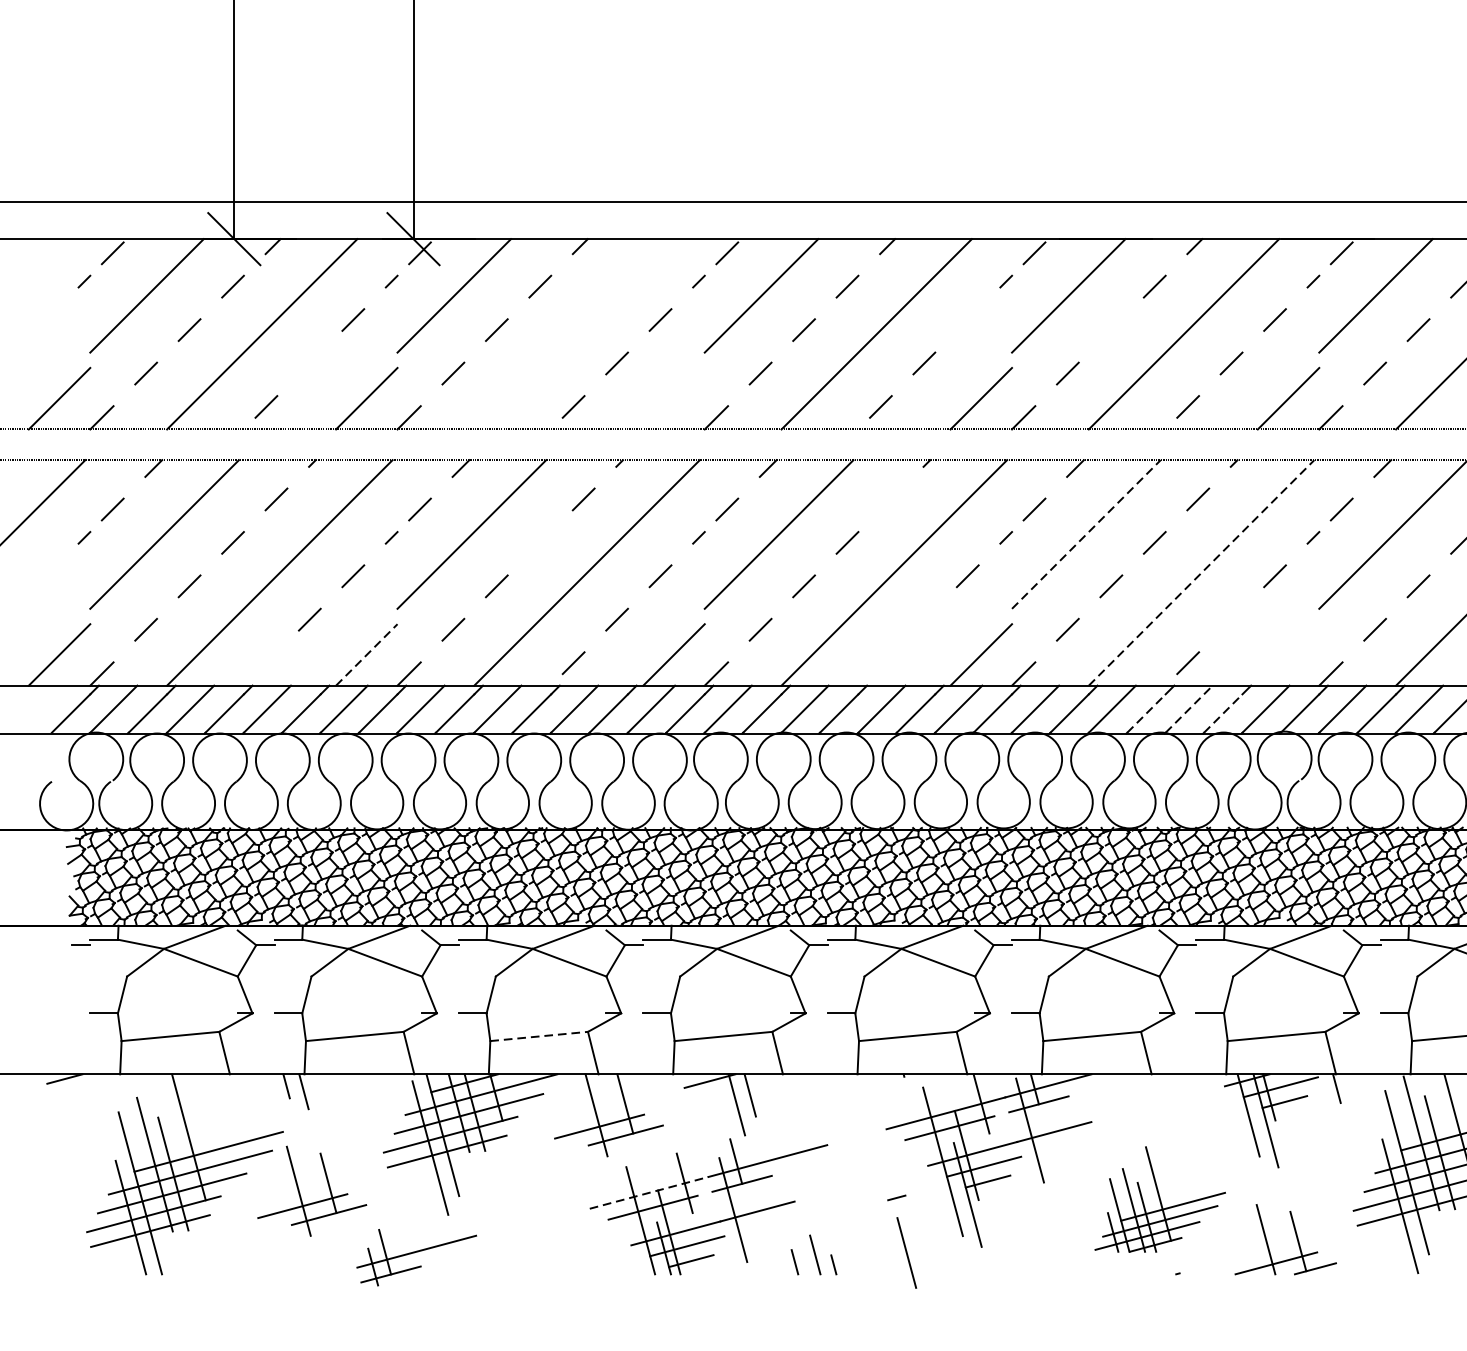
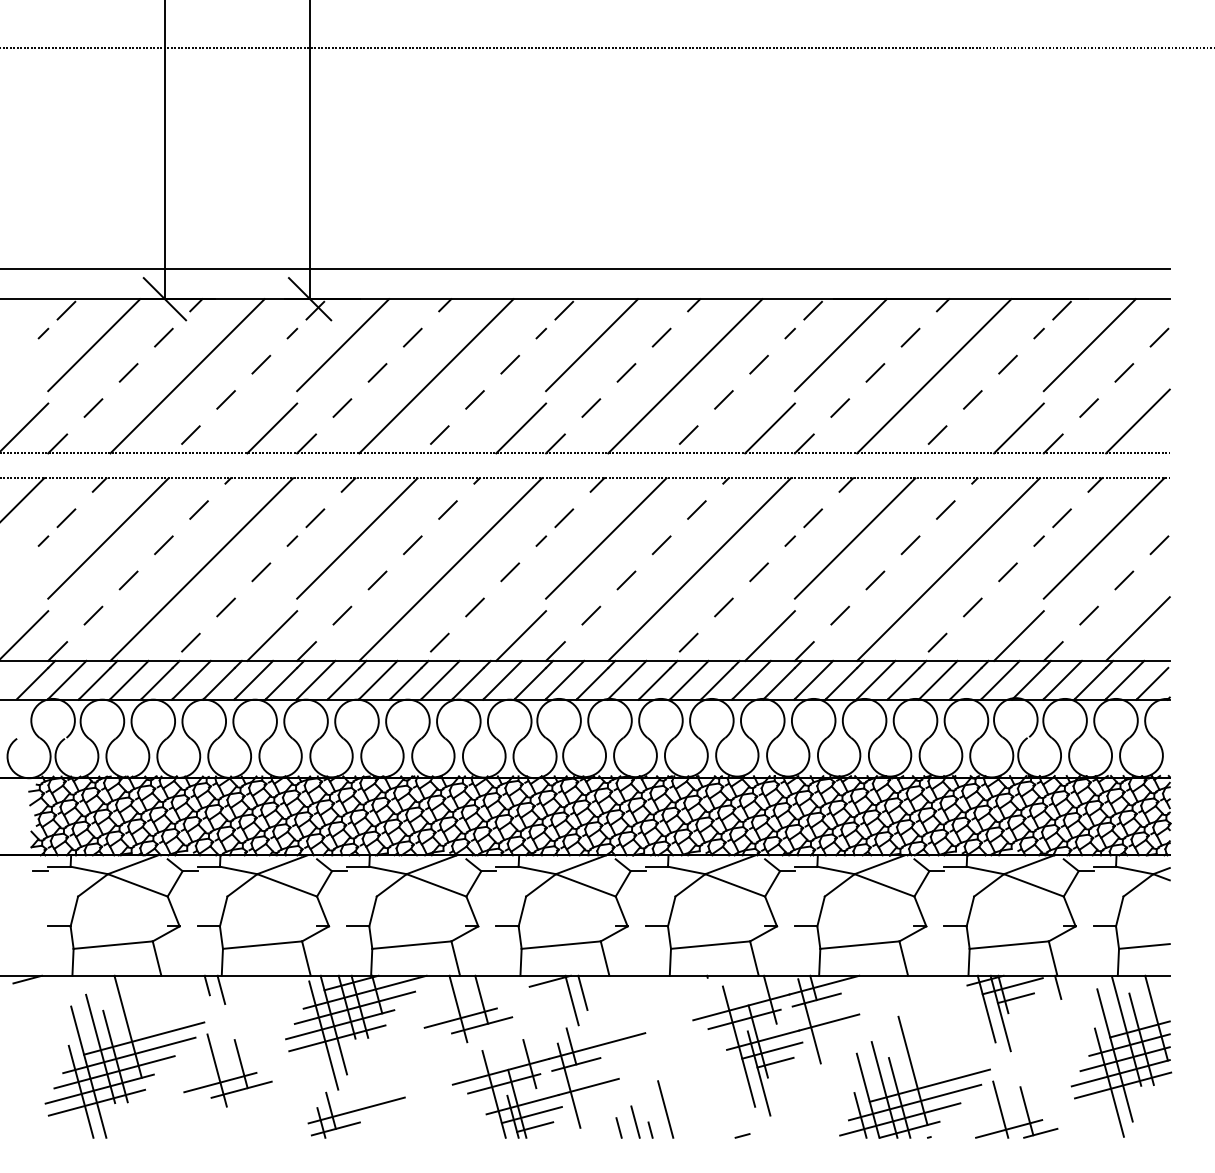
line: (967, 319) -> (758, 364), added
line: (1111, 329) -> (875, 372), added
line: (569, 334) -> (436, 376), added
line: (309, 362) -> (225, 399), added
line: (674, 398) -> (521, 428), added
line: (890, 498) -> (696, 509), added
line: (1086, 534) -> (855, 538), dashed -> solid
line: (539, 541) -> (412, 544), added
line: (1201, 572) -> (948, 569), dashed -> solid
line: (923, 619) -> (723, 607), added
line: (1231, 619) -> (972, 607), added
line: (367, 654) -> (272, 635), dashed -> solid
line: (1287, 654) -> (1018, 635), added
line: (265, 662) -> (190, 642), added
line: (880, 662) -> (688, 642), added
line: (1189, 708) -> (938, 679), dashed -> solid
line: (1147, 713) -> (904, 683), dashed -> solid
line: (1223, 713) -> (966, 683), dashed -> solid
line: (538, 1036) -> (411, 945), dashed -> solid
line: (648, 1192) -> (500, 1071), dashed -> solid
line: (896, 1197) -> (742, 1135), moved
part: (1159, 1198) -> (914, 1076), size x1.43
line: (906, 1252) -> (665, 1109), moved
part: (416, 1256) -> (356, 1114), moved

